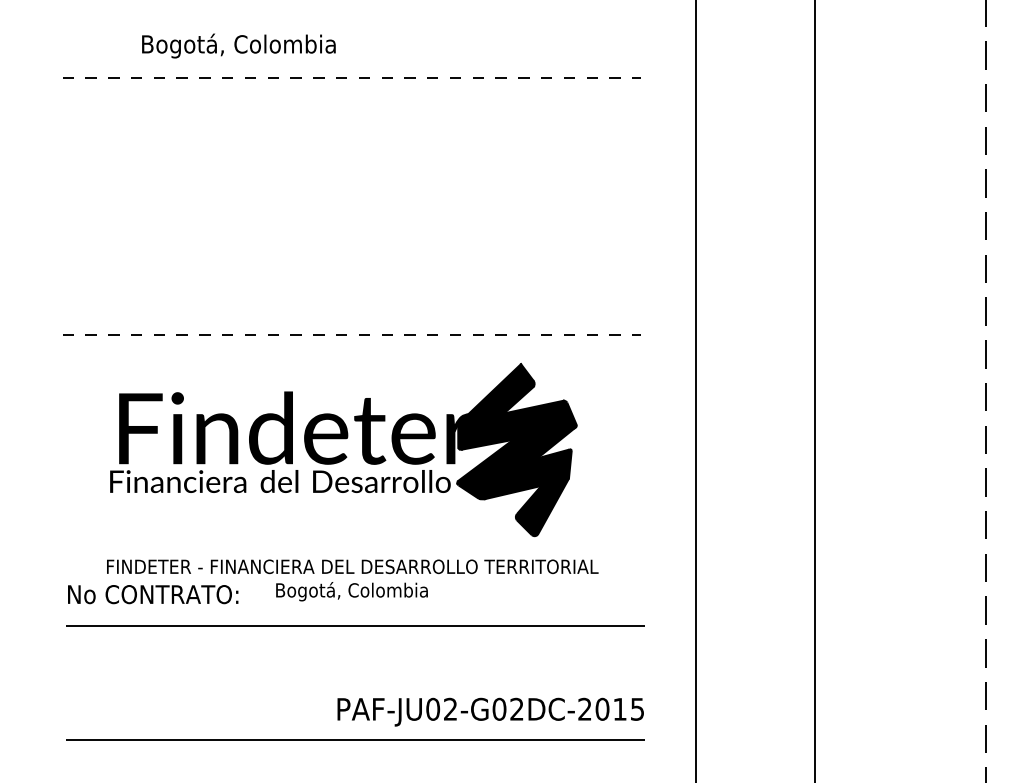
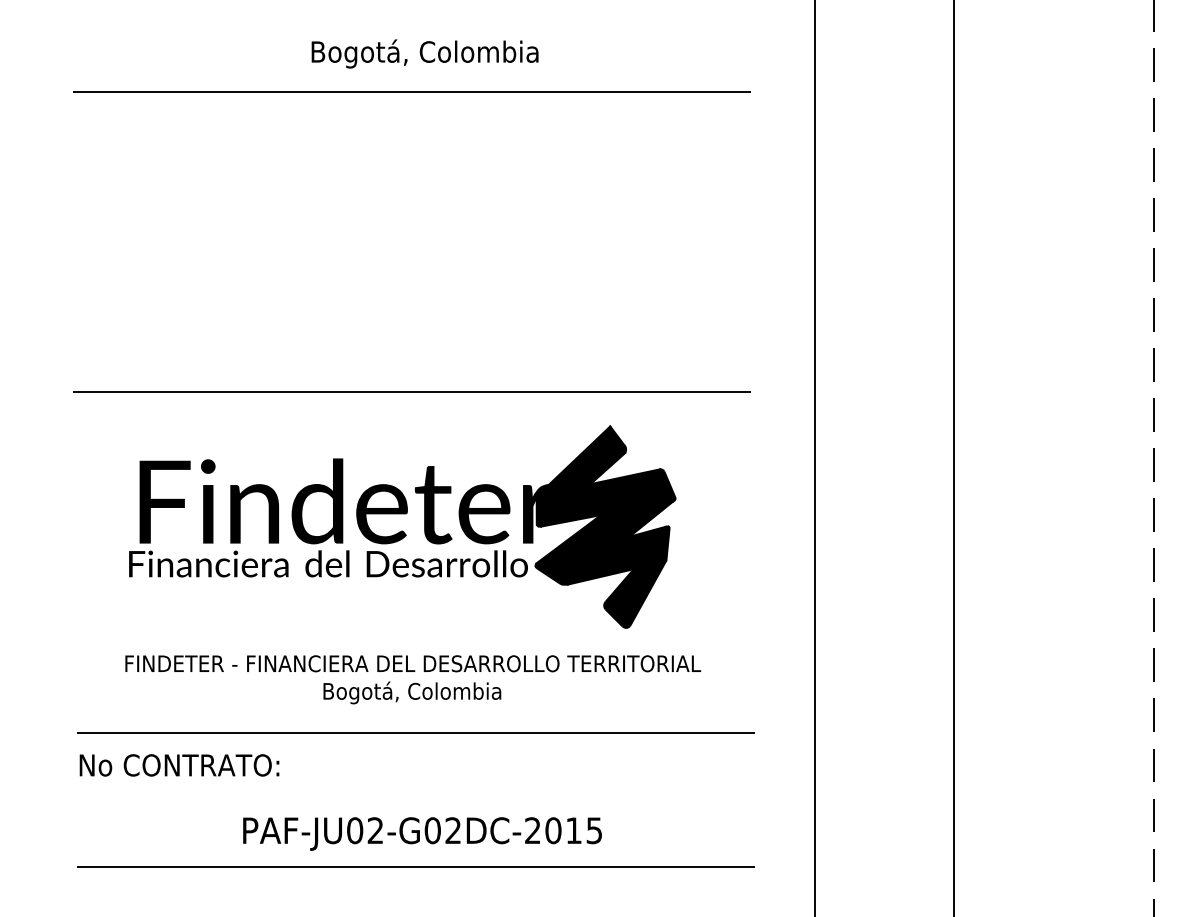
text: (238, 45) -> (424, 53), moved
line: (352, 78) -> (412, 91), dashed -> solid
line: (352, 334) -> (412, 391), dashed -> solid
text: (153, 594) -> (179, 765), moved
text: (490, 711) -> (422, 833), moved

